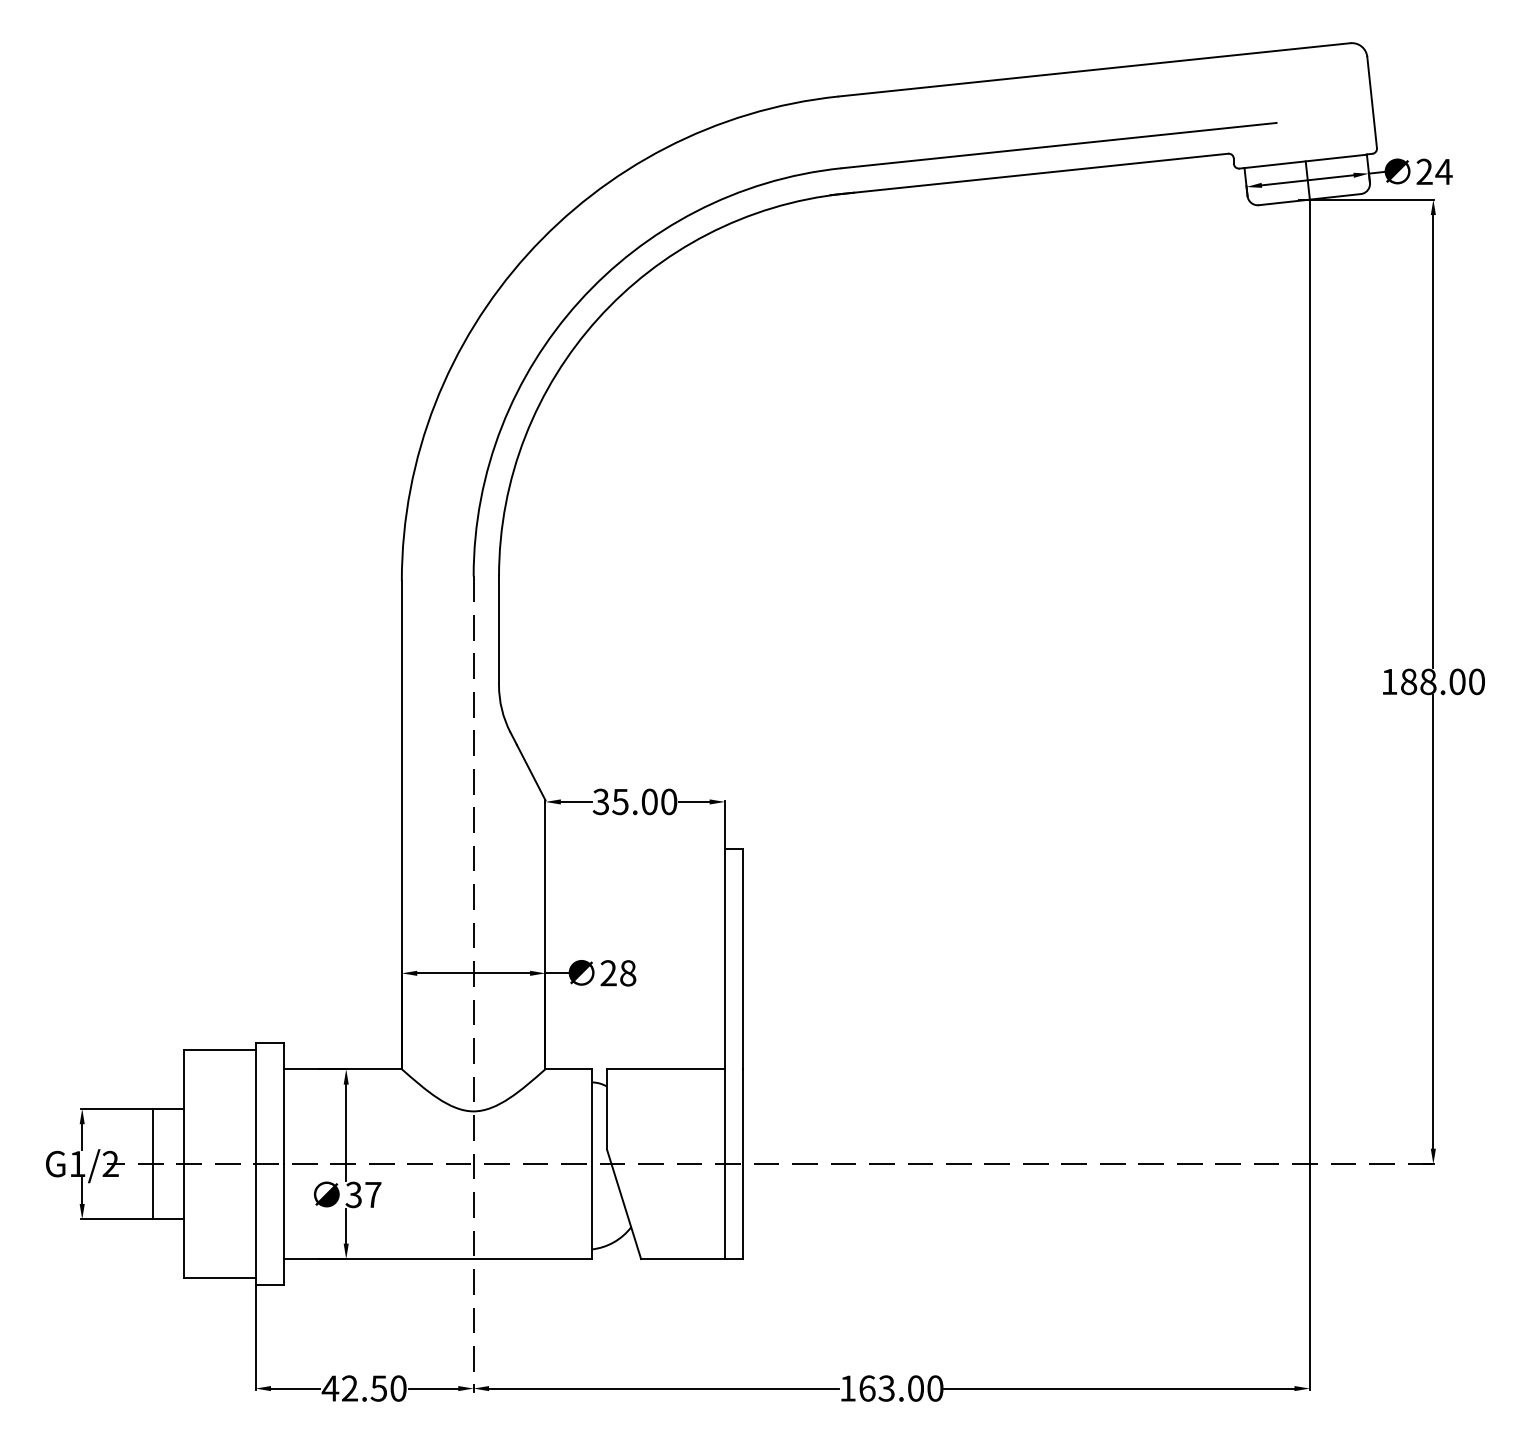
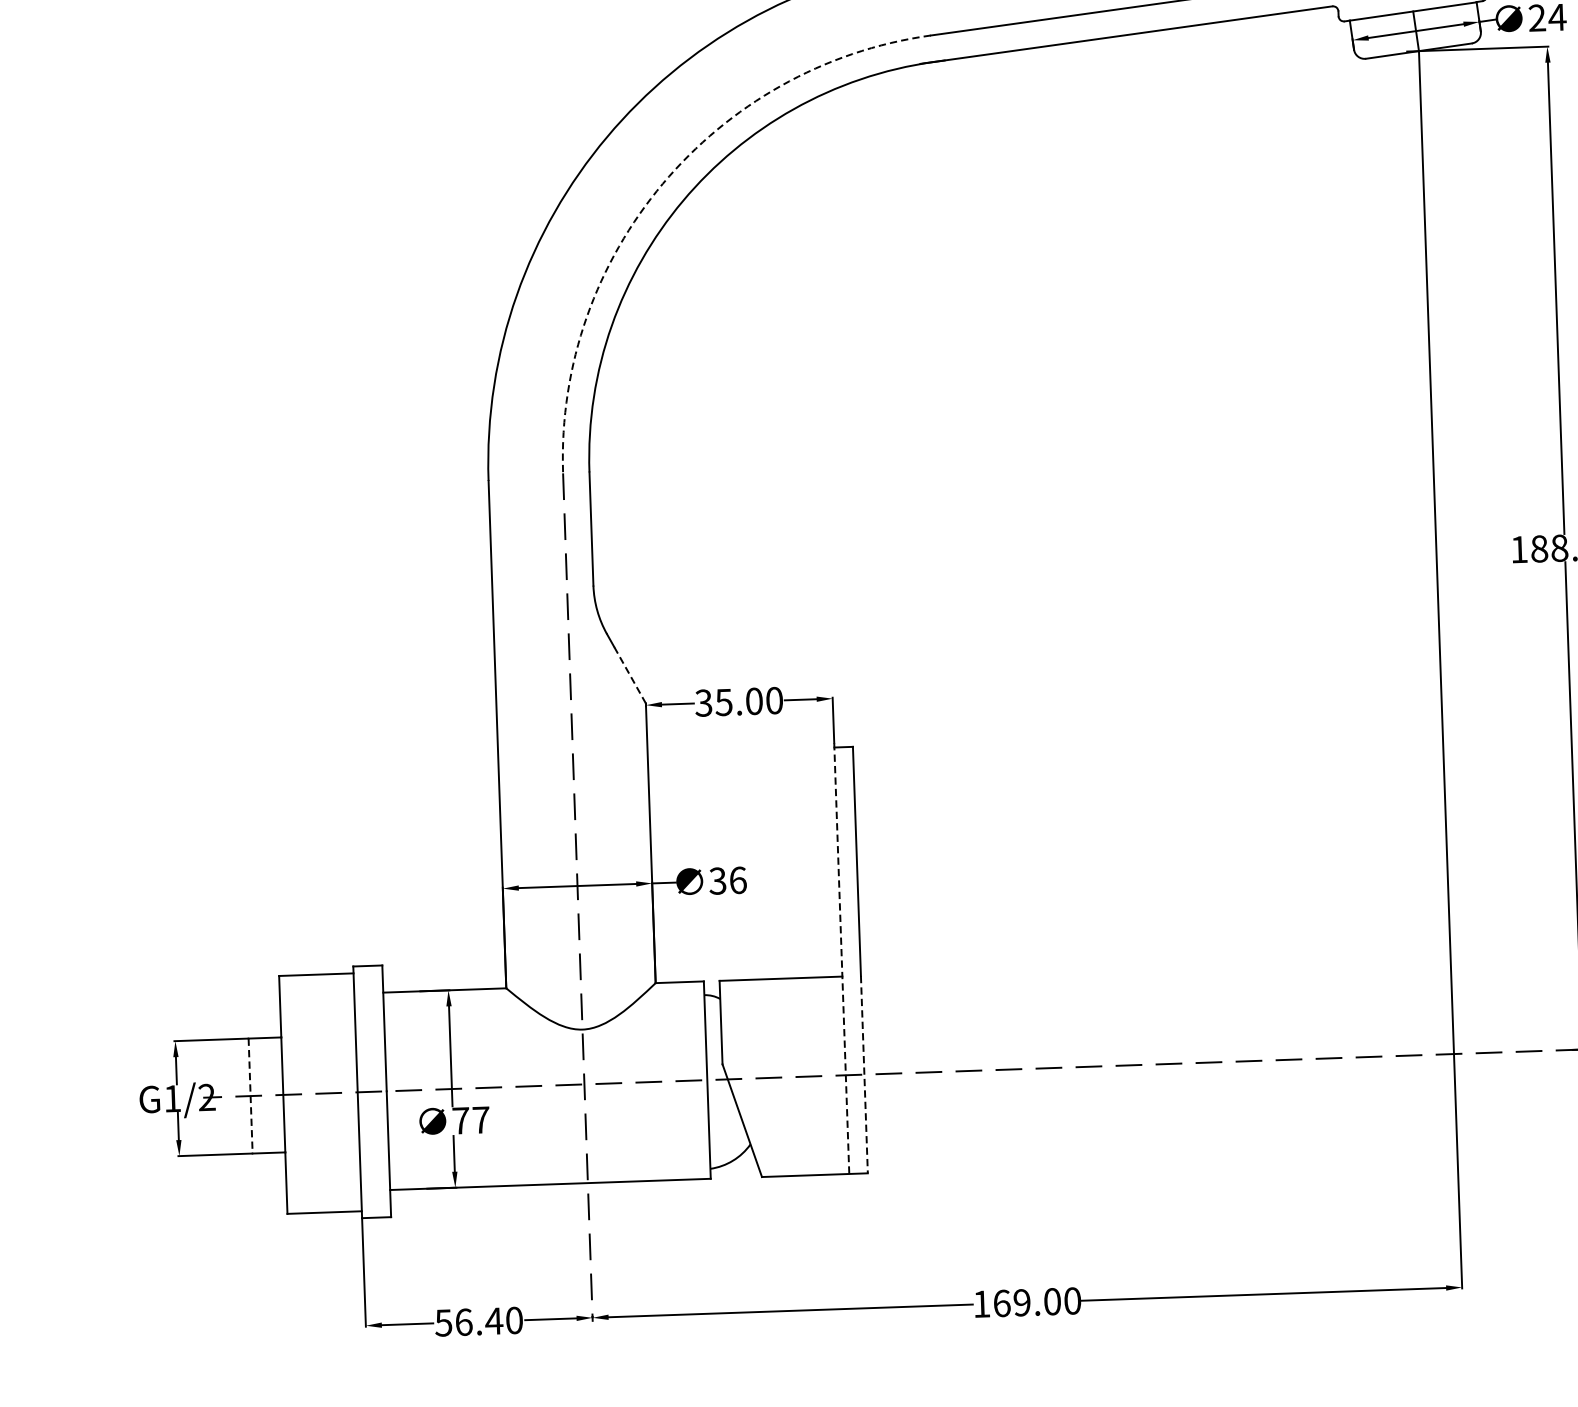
arc: (579, 301) -> (663, 183), solid -> dashed
line: (530, 772) -> (629, 675), solid -> dashed
text: (618, 973) -> (728, 880), 28 -> 36
line: (725, 1052) -> (842, 959), solid -> dashed
line: (152, 1164) -> (250, 1096), solid -> dashed
line: (742, 1164) -> (864, 1075), solid -> dashed
text: (353, 1194) -> (460, 1120), 37 -> 77
text: (354, 1388) -> (468, 1322), 42.50 -> 56.40
text: (886, 1388) -> (1021, 1302), 163.00 -> 169.00

